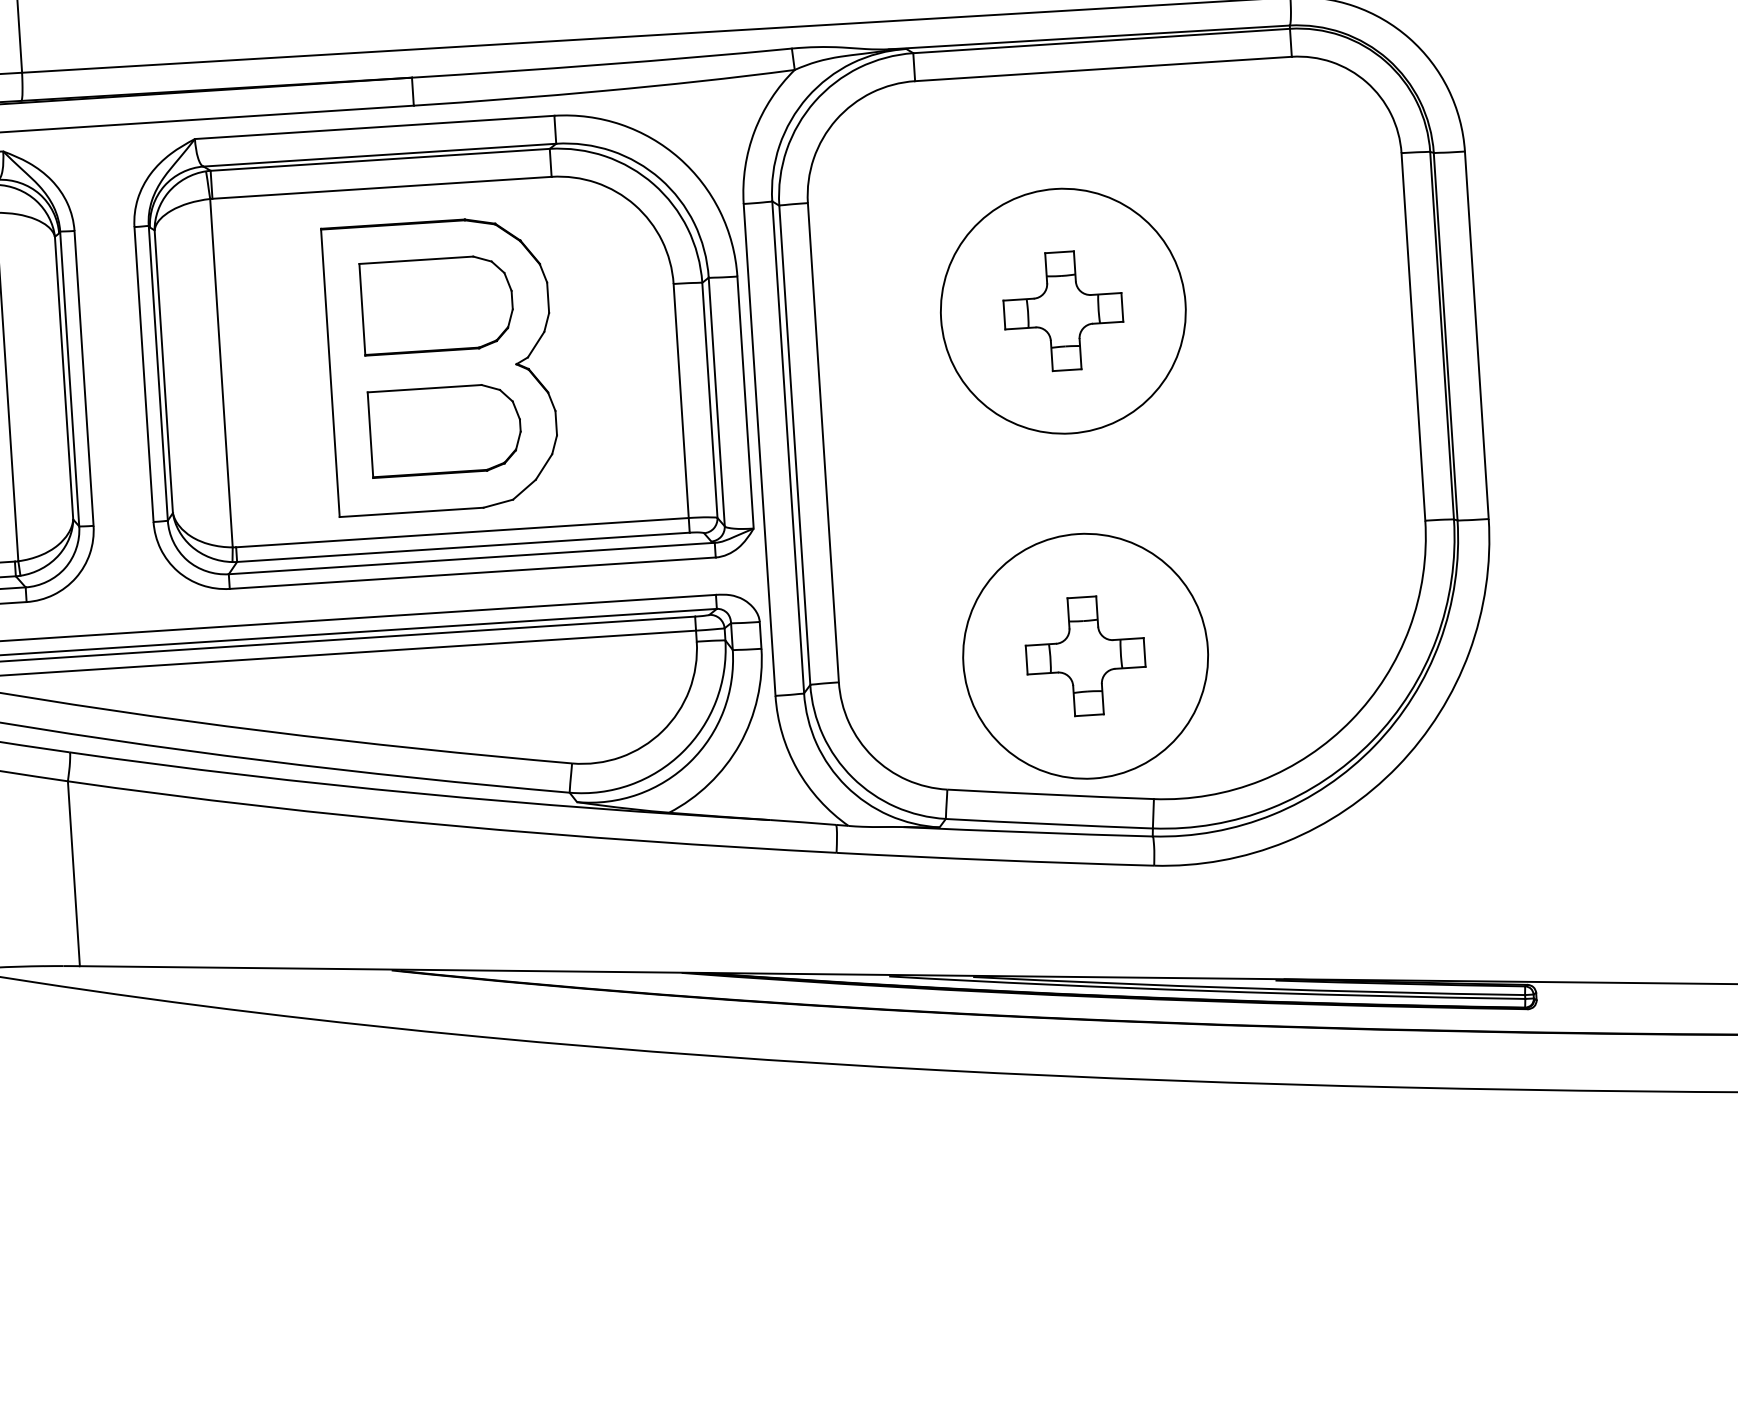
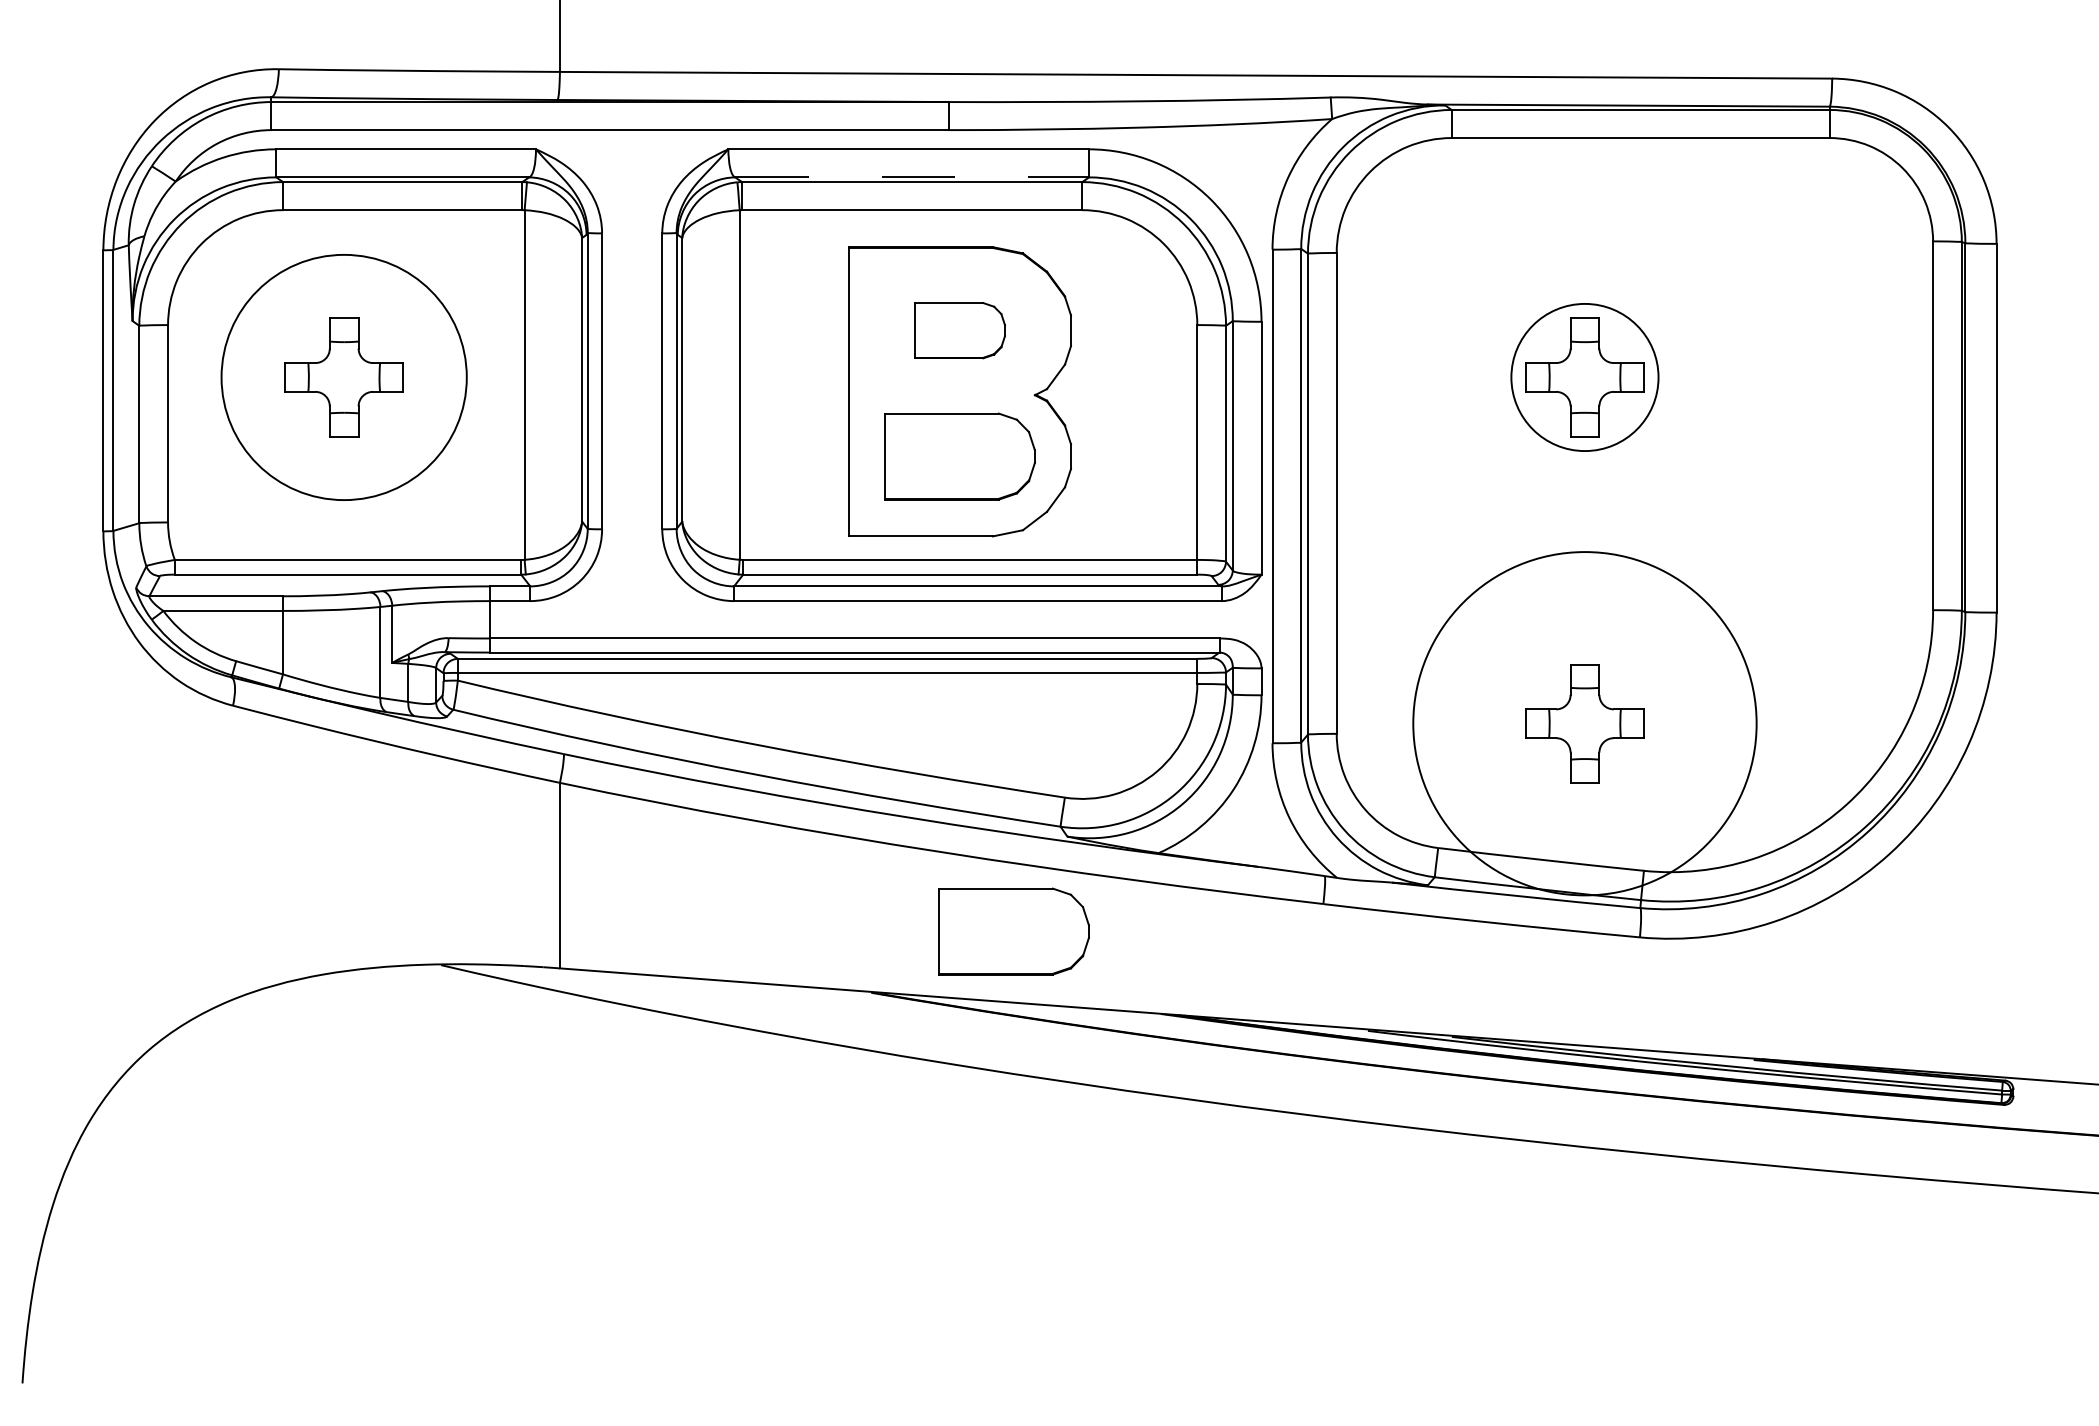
line: (380, 155) -> (912, 177), solid -> dashed
part: (436, 304) -> (959, 330), size x0.6
circle: (1062, 311) -> (1584, 377), size x0.6
circle: (1085, 656) -> (1584, 723), size x1.4
part: (529, 900) -> (1013, 931), added

